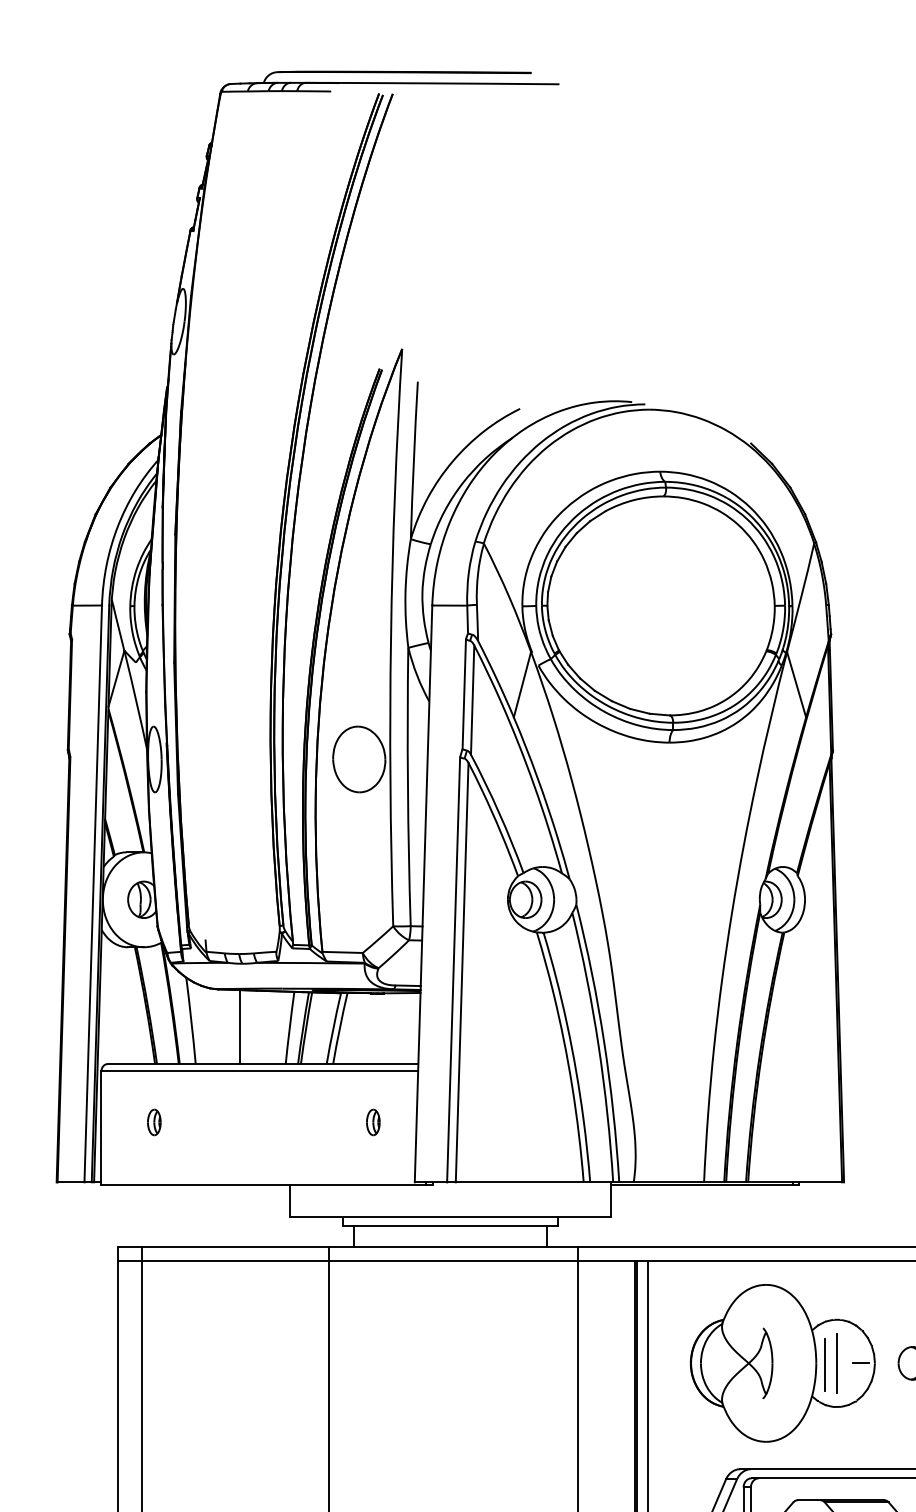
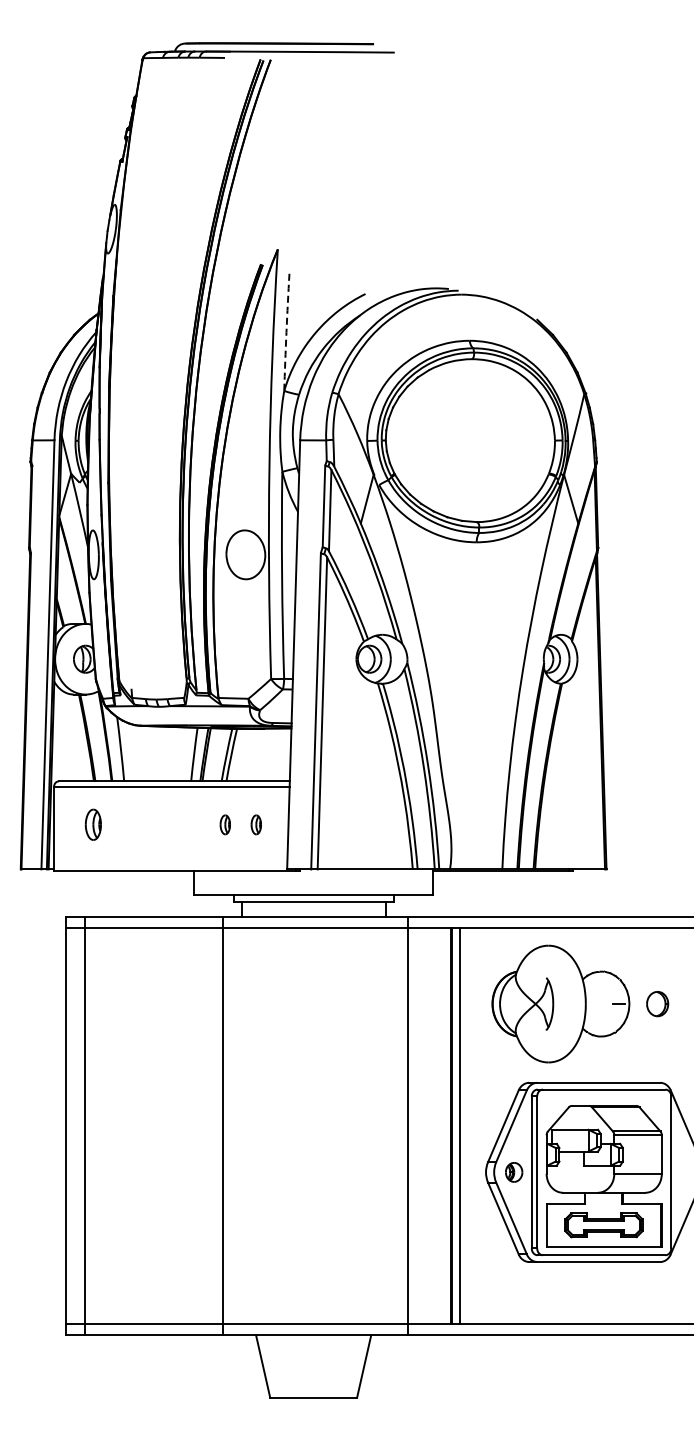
arc: (413, 460) -> (286, 332), solid -> dashed
line: (239, 1026) -> (156, 753), removed
part: (154, 1121) -> (93, 824), size x1.6
part: (330, 1121) -> (224, 824), added
line: (837, 1362) -> (601, 1003), removed
line: (825, 1365) -> (592, 1005), removed

